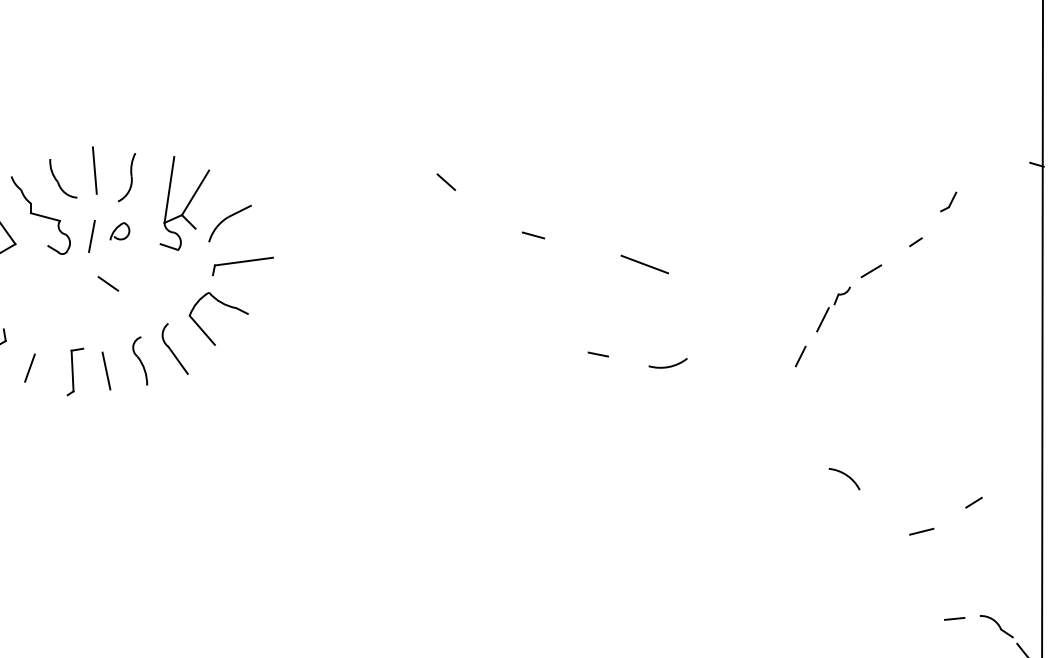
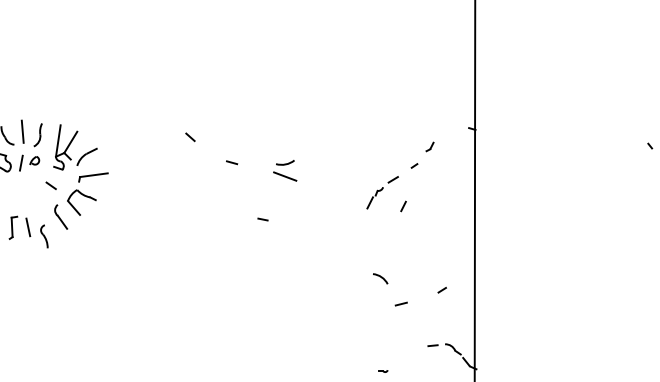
line: (106, 283) -> (50, 185), moved
line: (800, 356) -> (403, 206), moved
part: (140, 360) -> (44, 236), moved
arc: (668, 364) -> (285, 163), moved
line: (920, 530) -> (400, 303), moved

